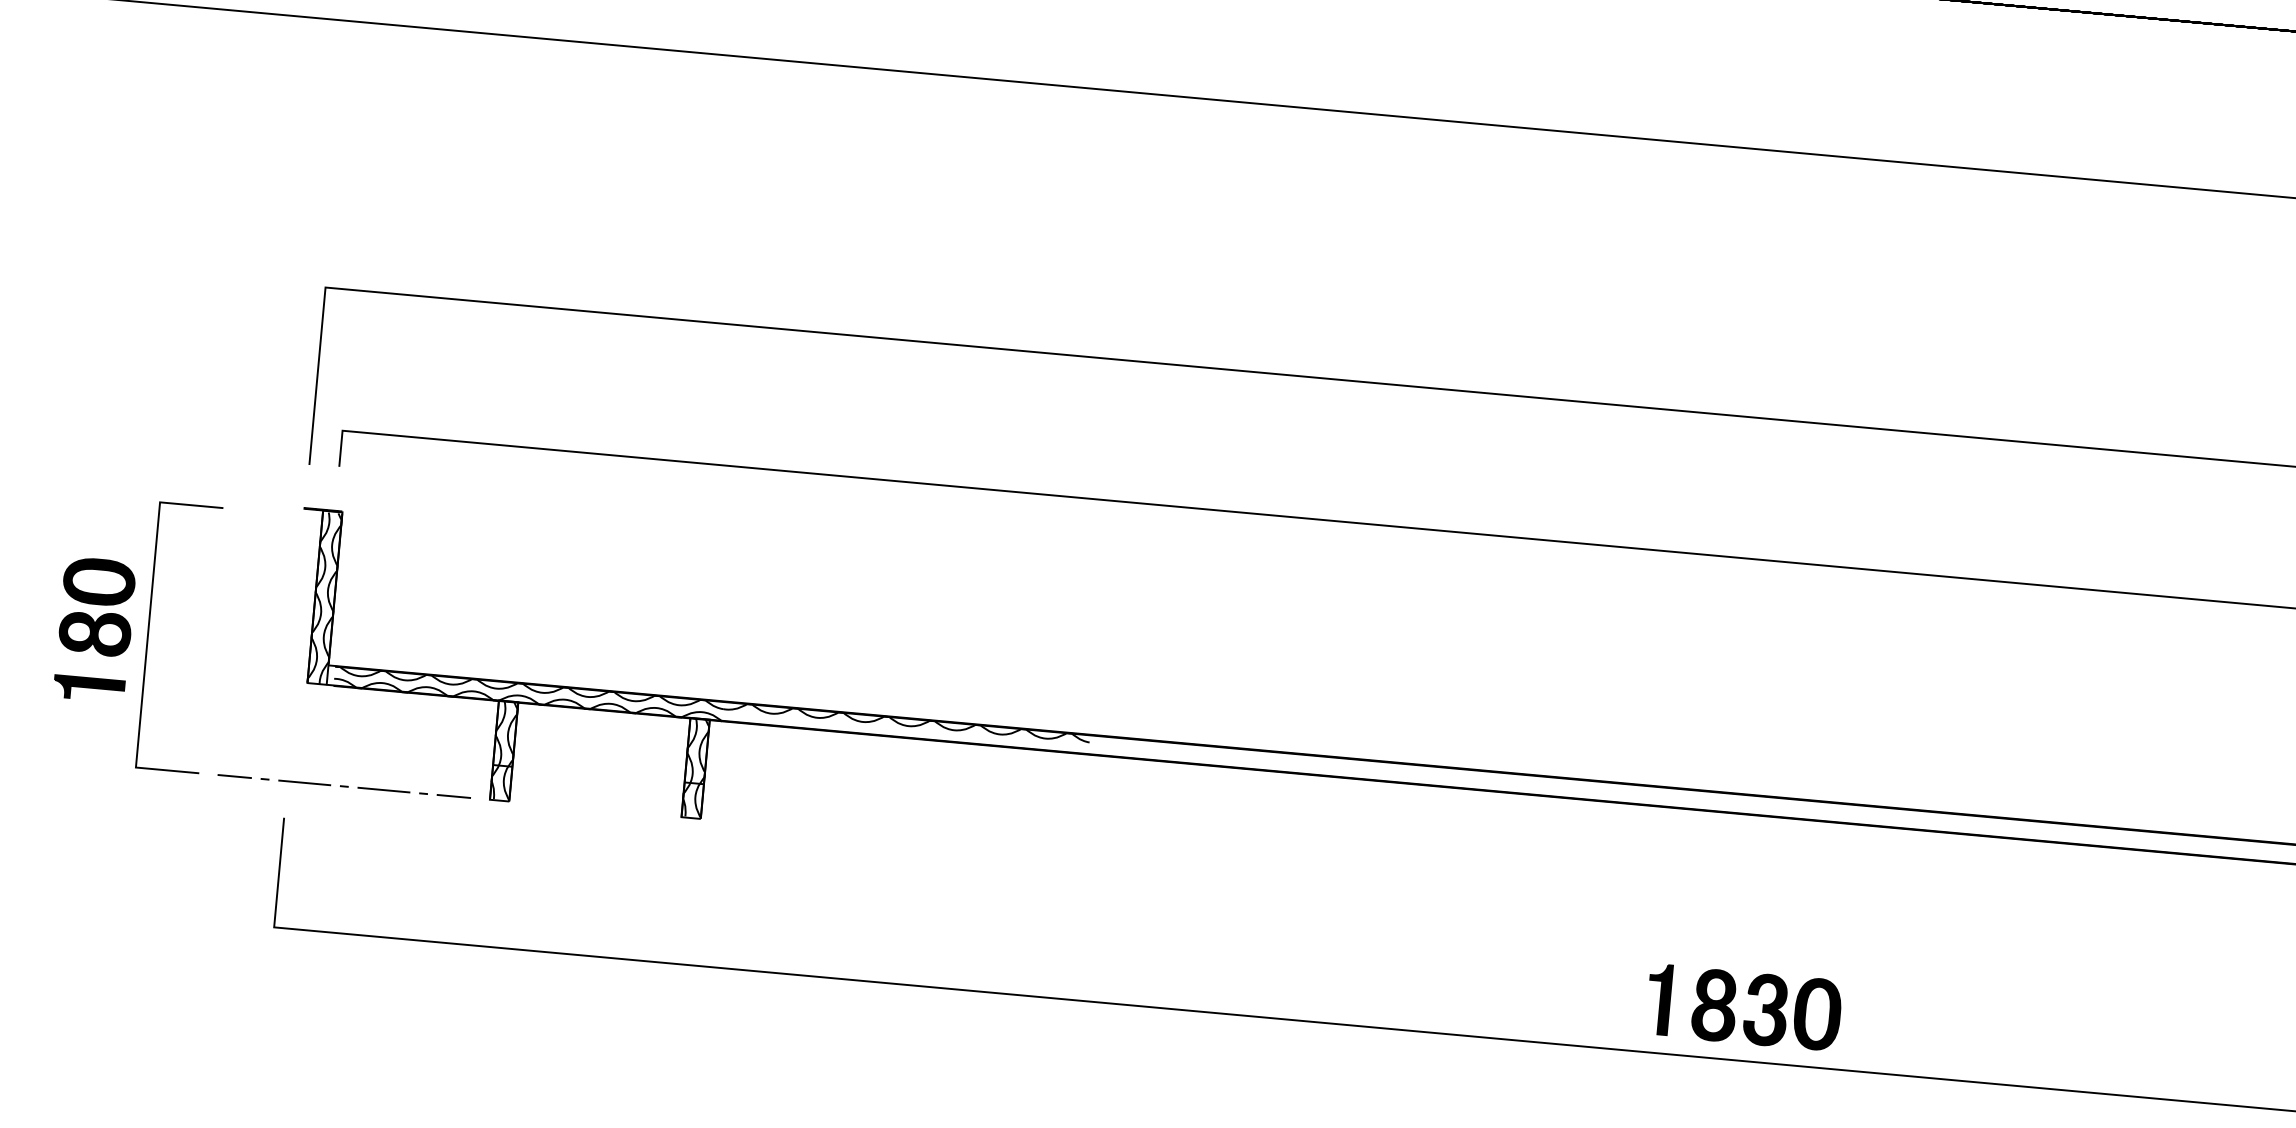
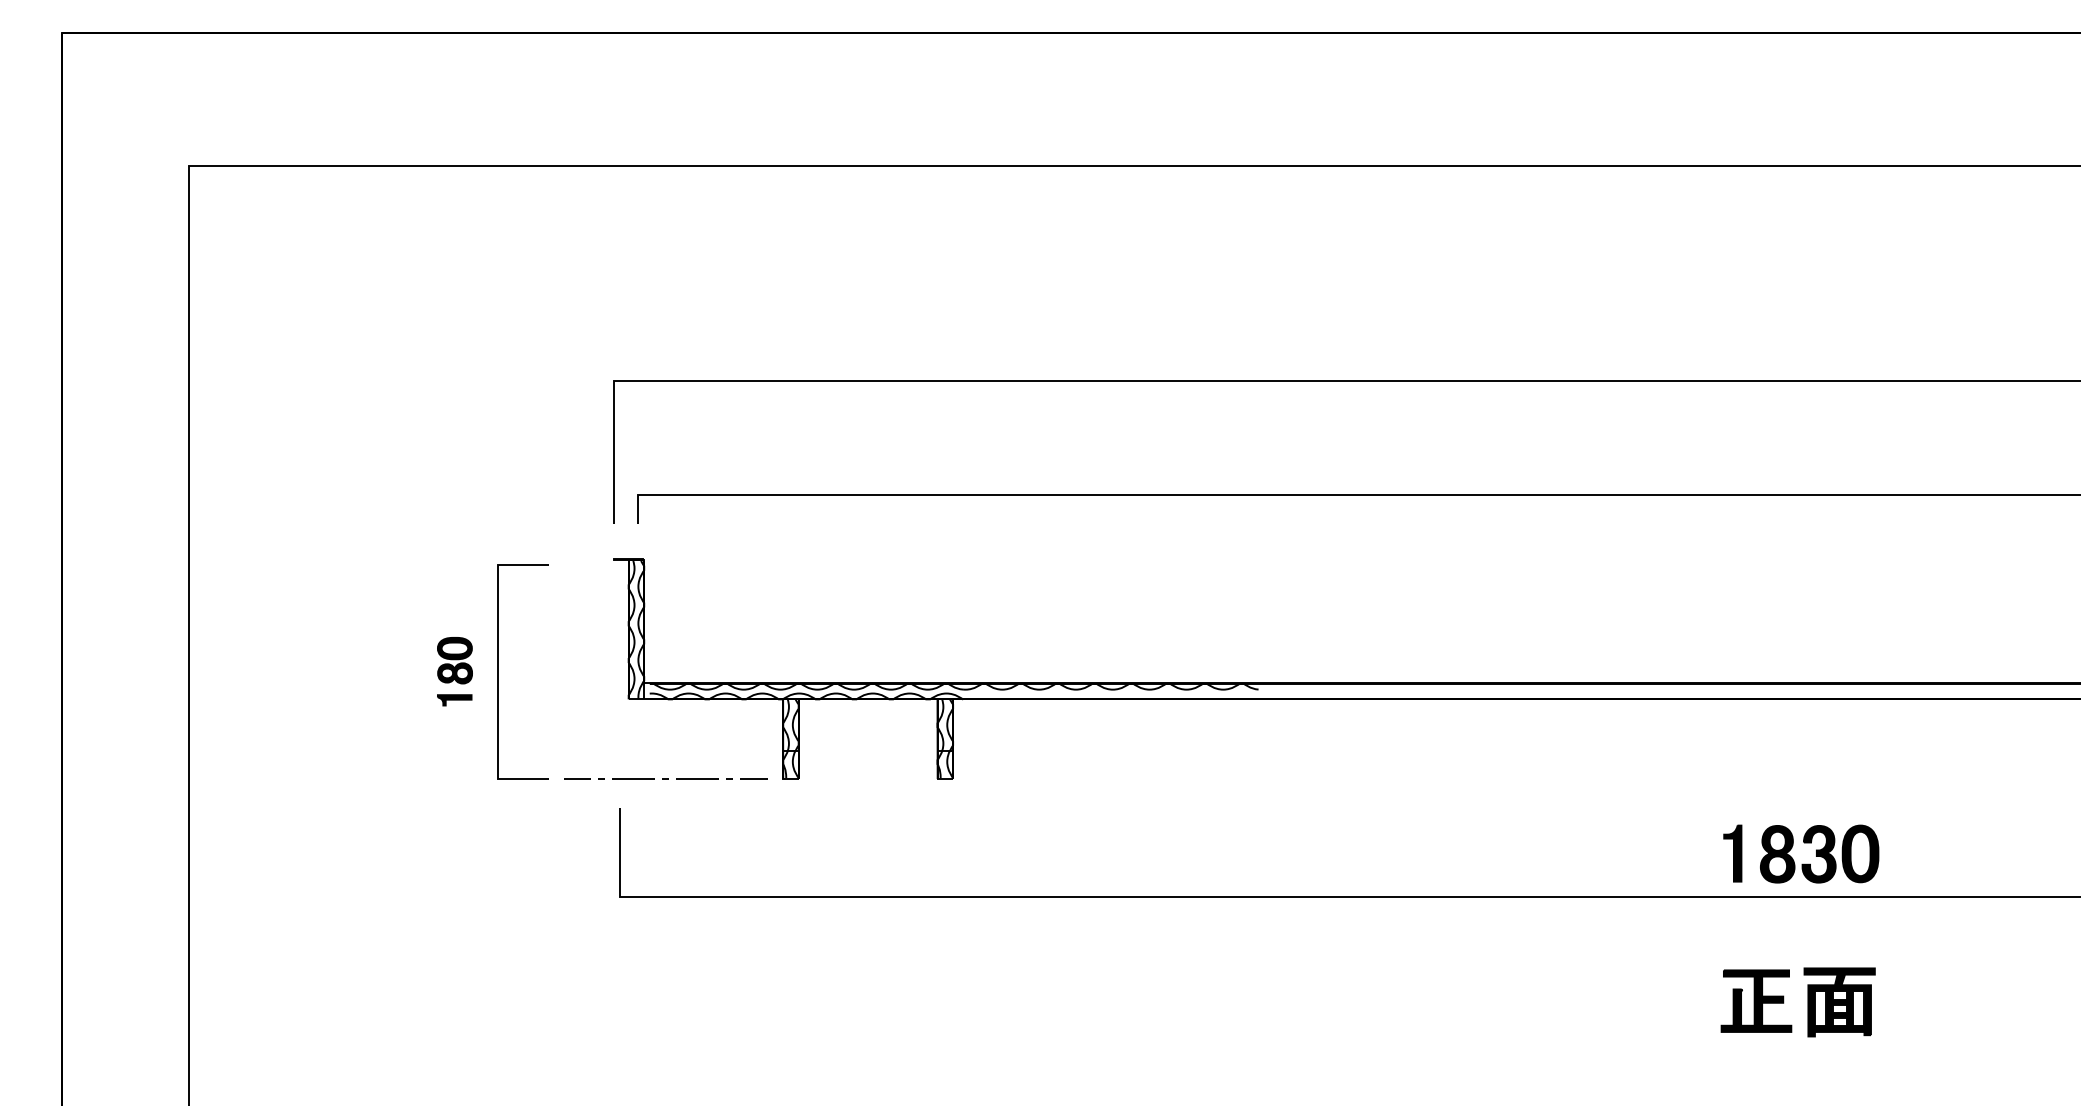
part: (94, 629) -> (454, 671), size x0.6

